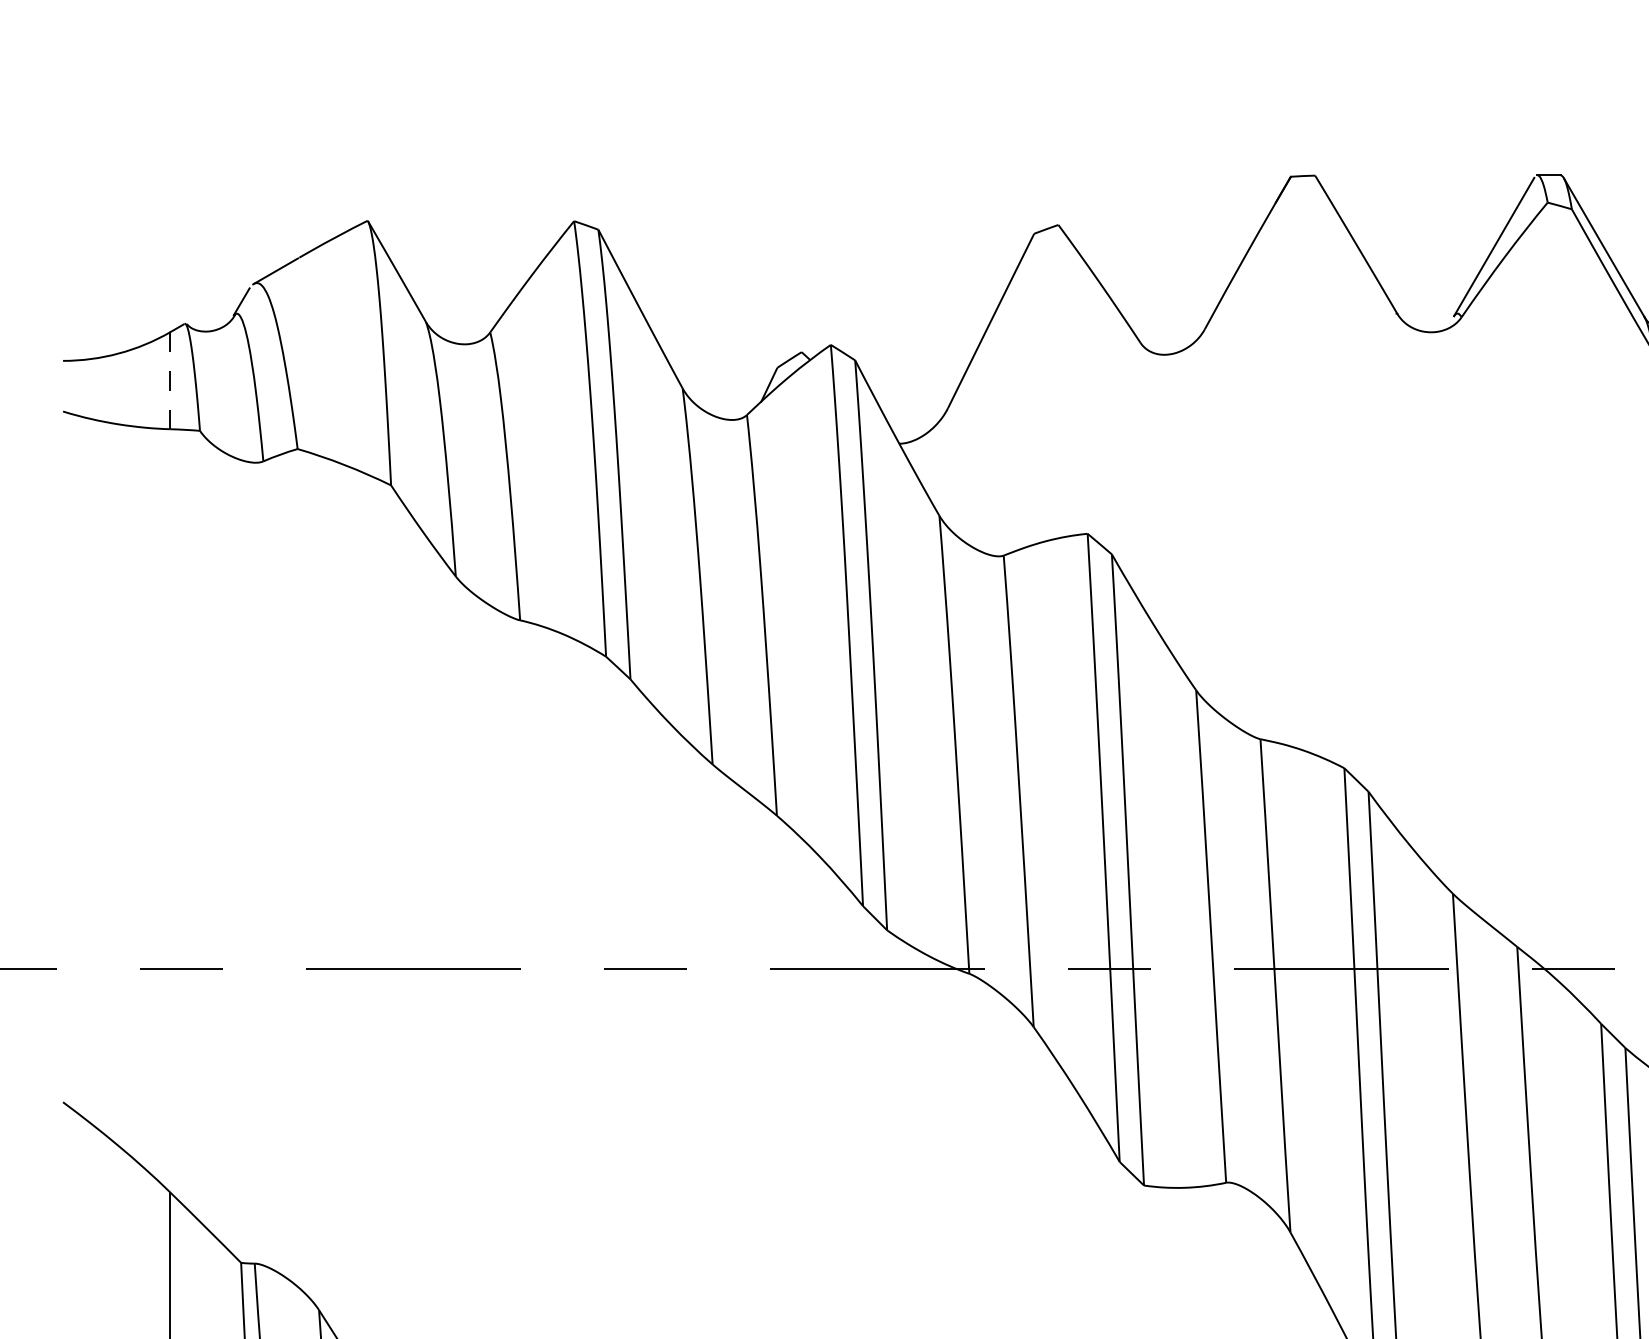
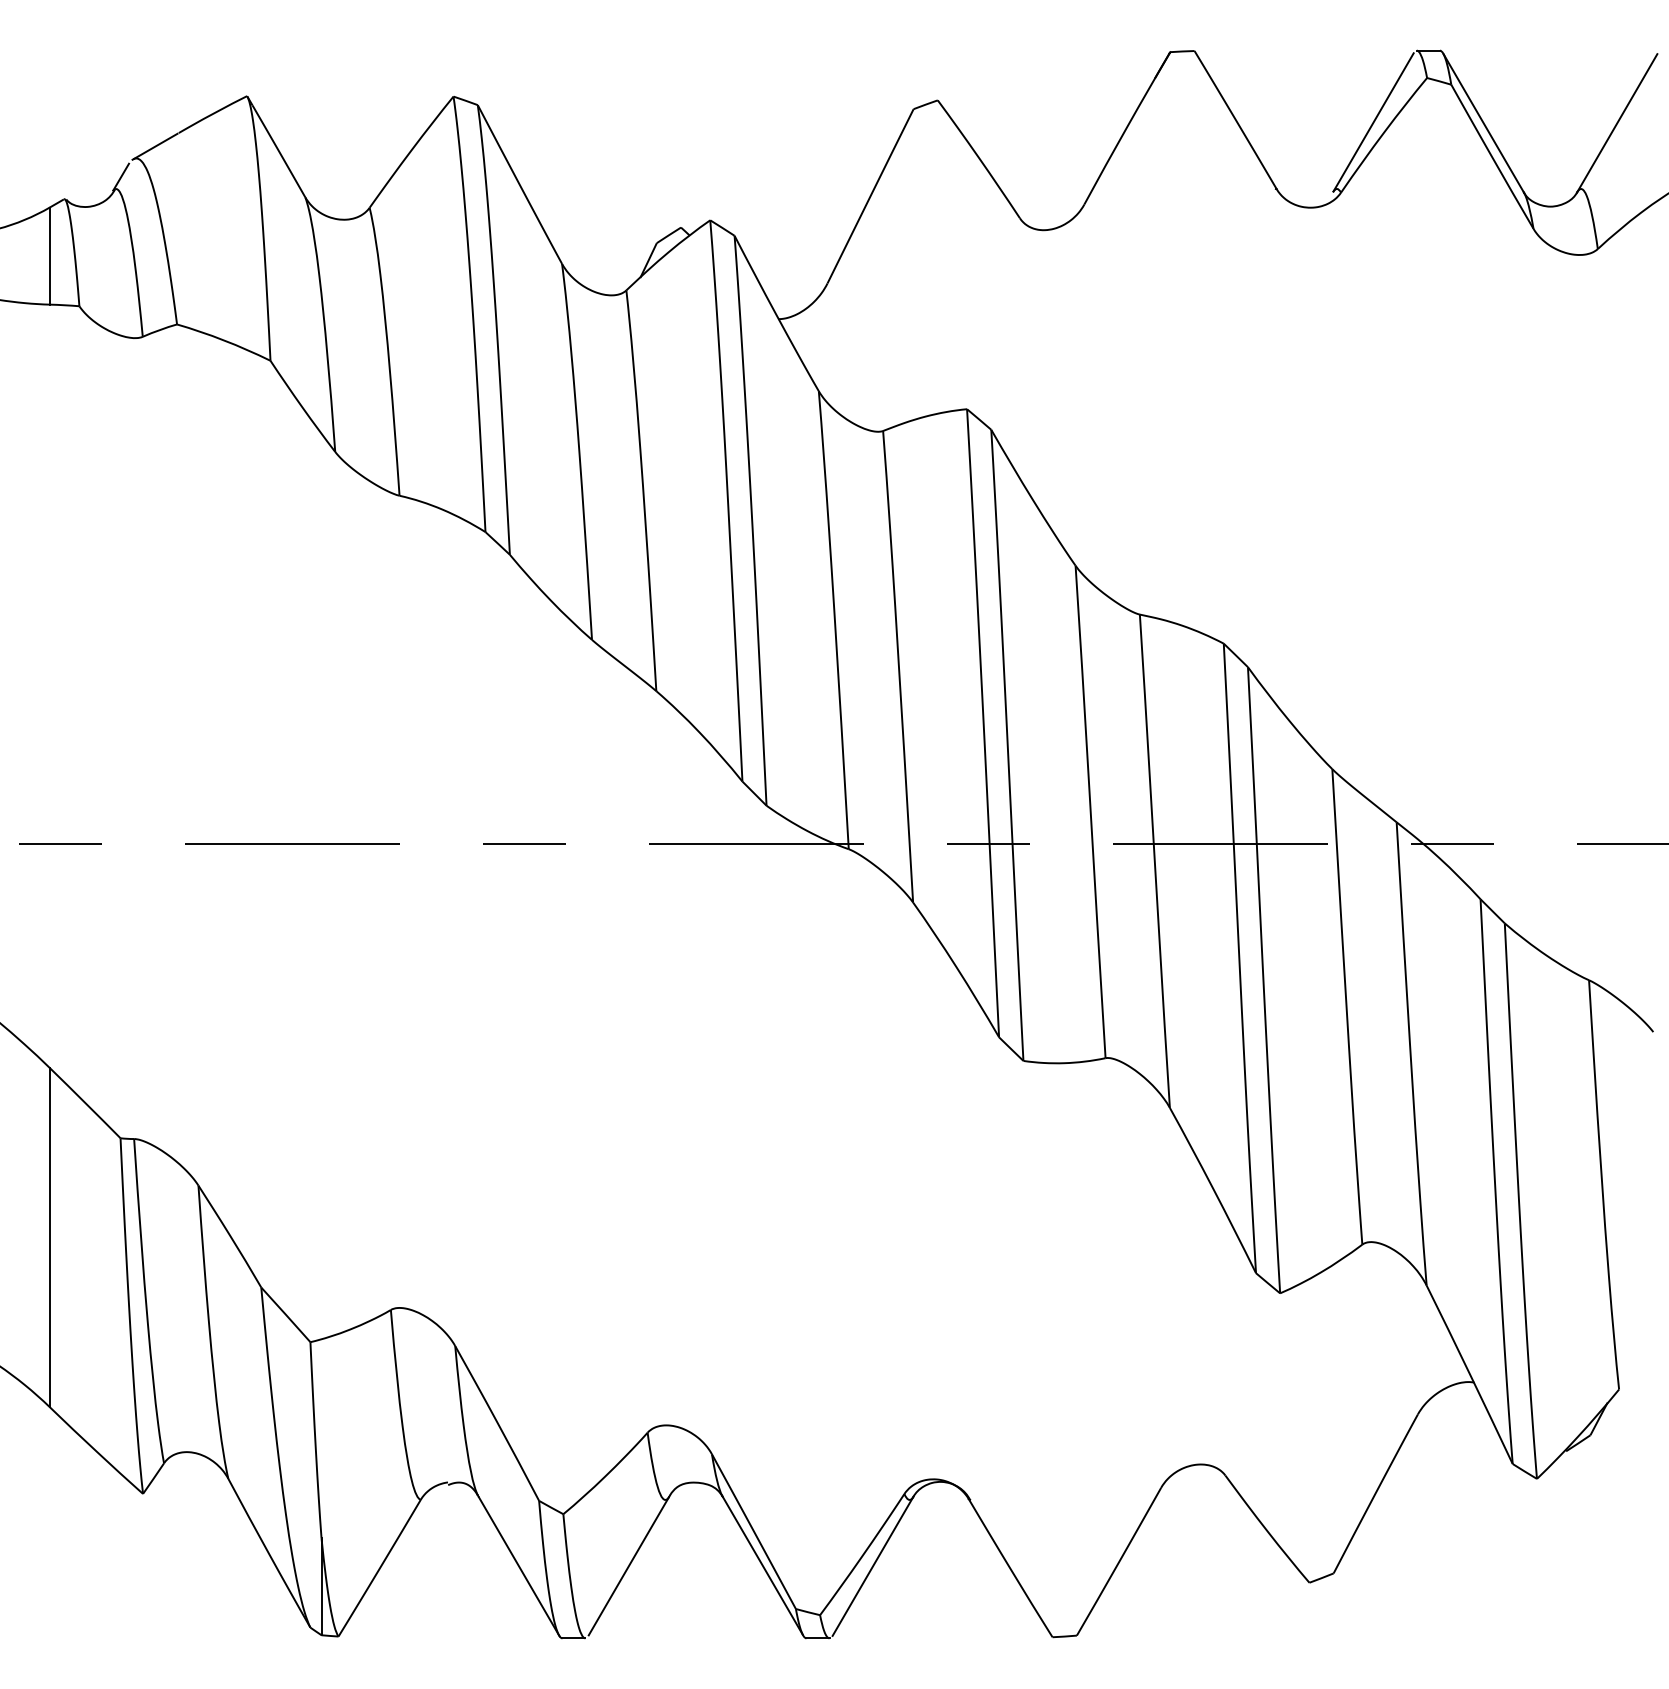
line: (170, 381) -> (49, 256), dashed -> solid

